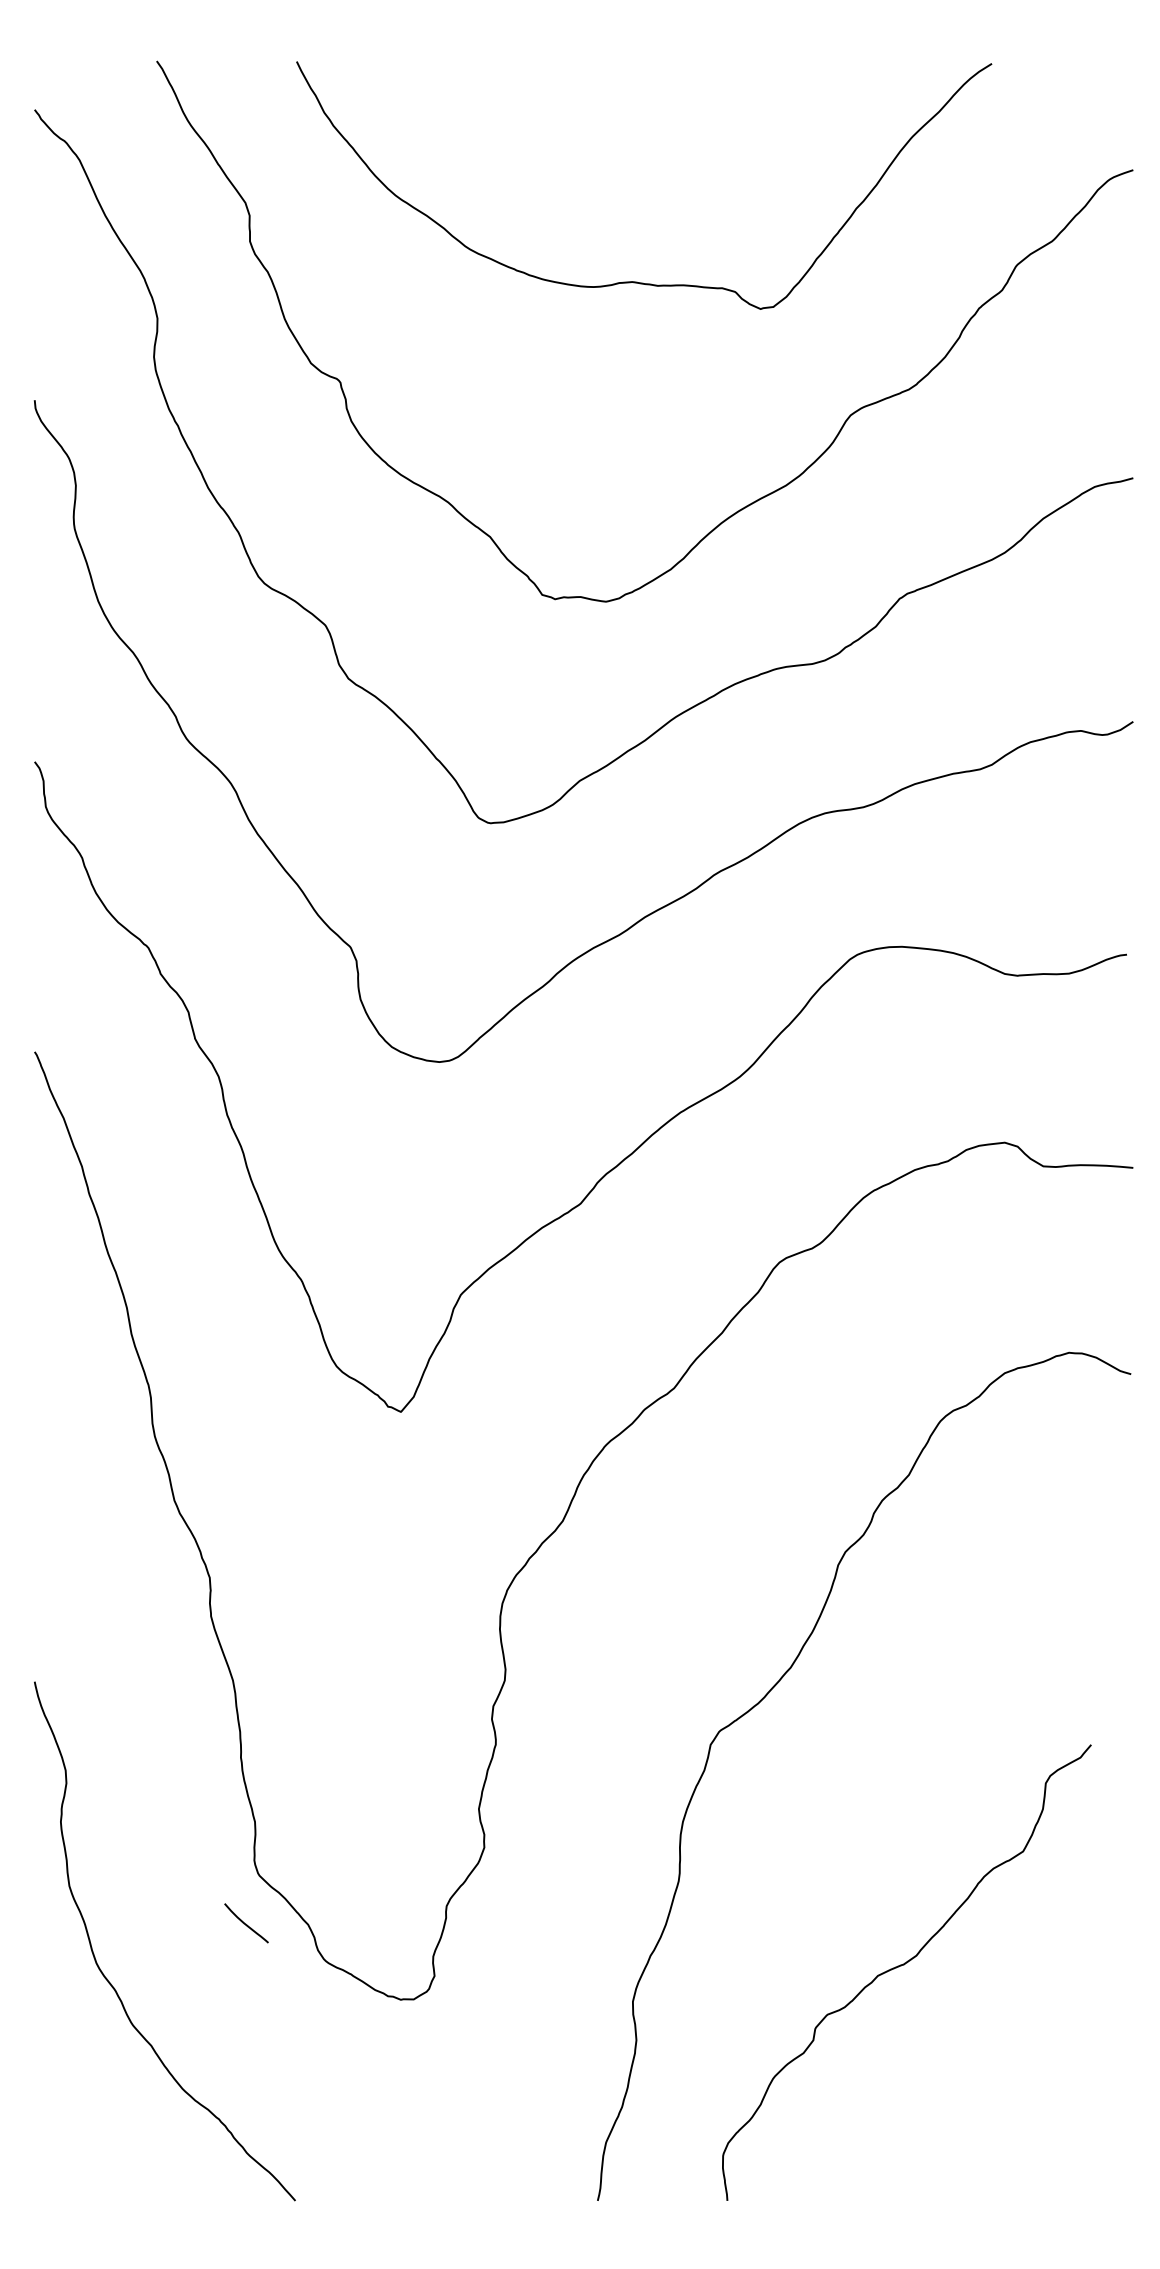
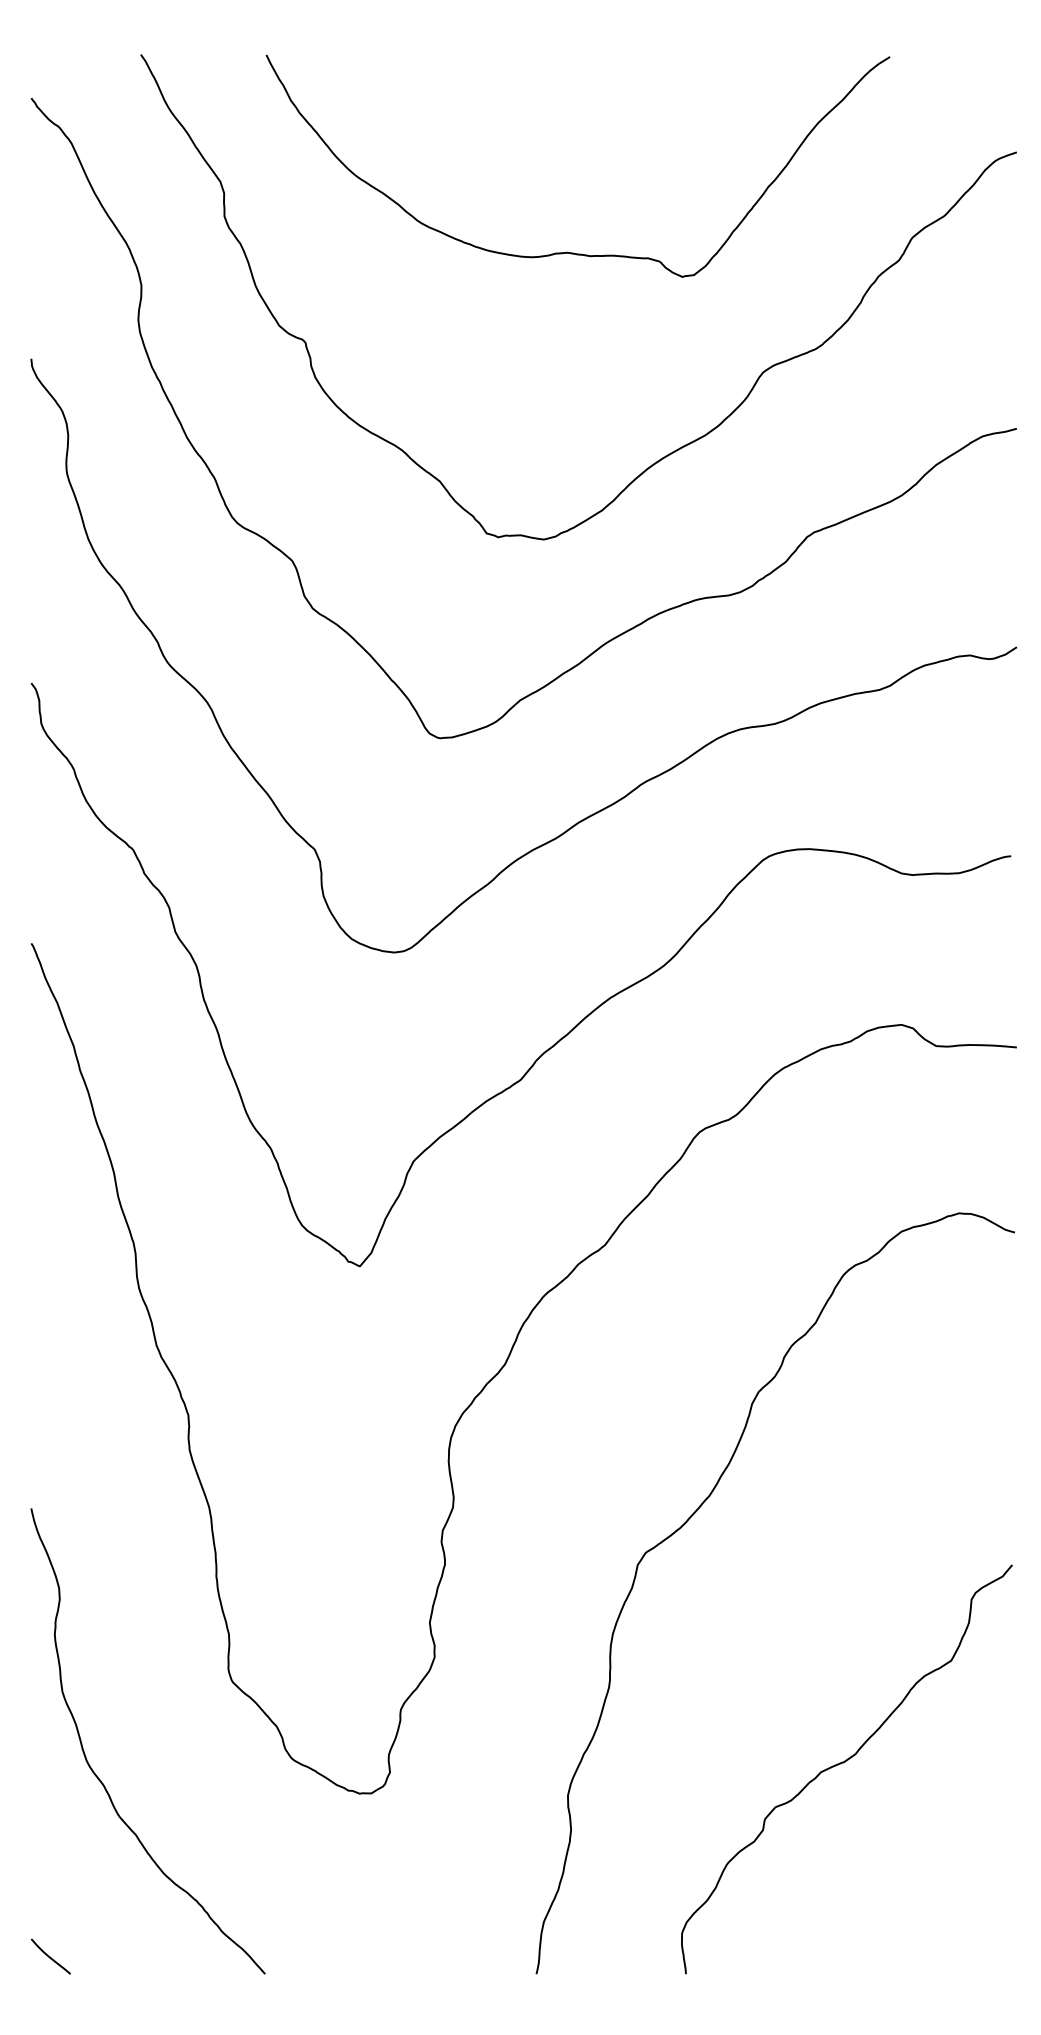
curve: (246, 1923) -> (50, 1956), moved
curve: (904, 1965) -> (844, 1762), moved

